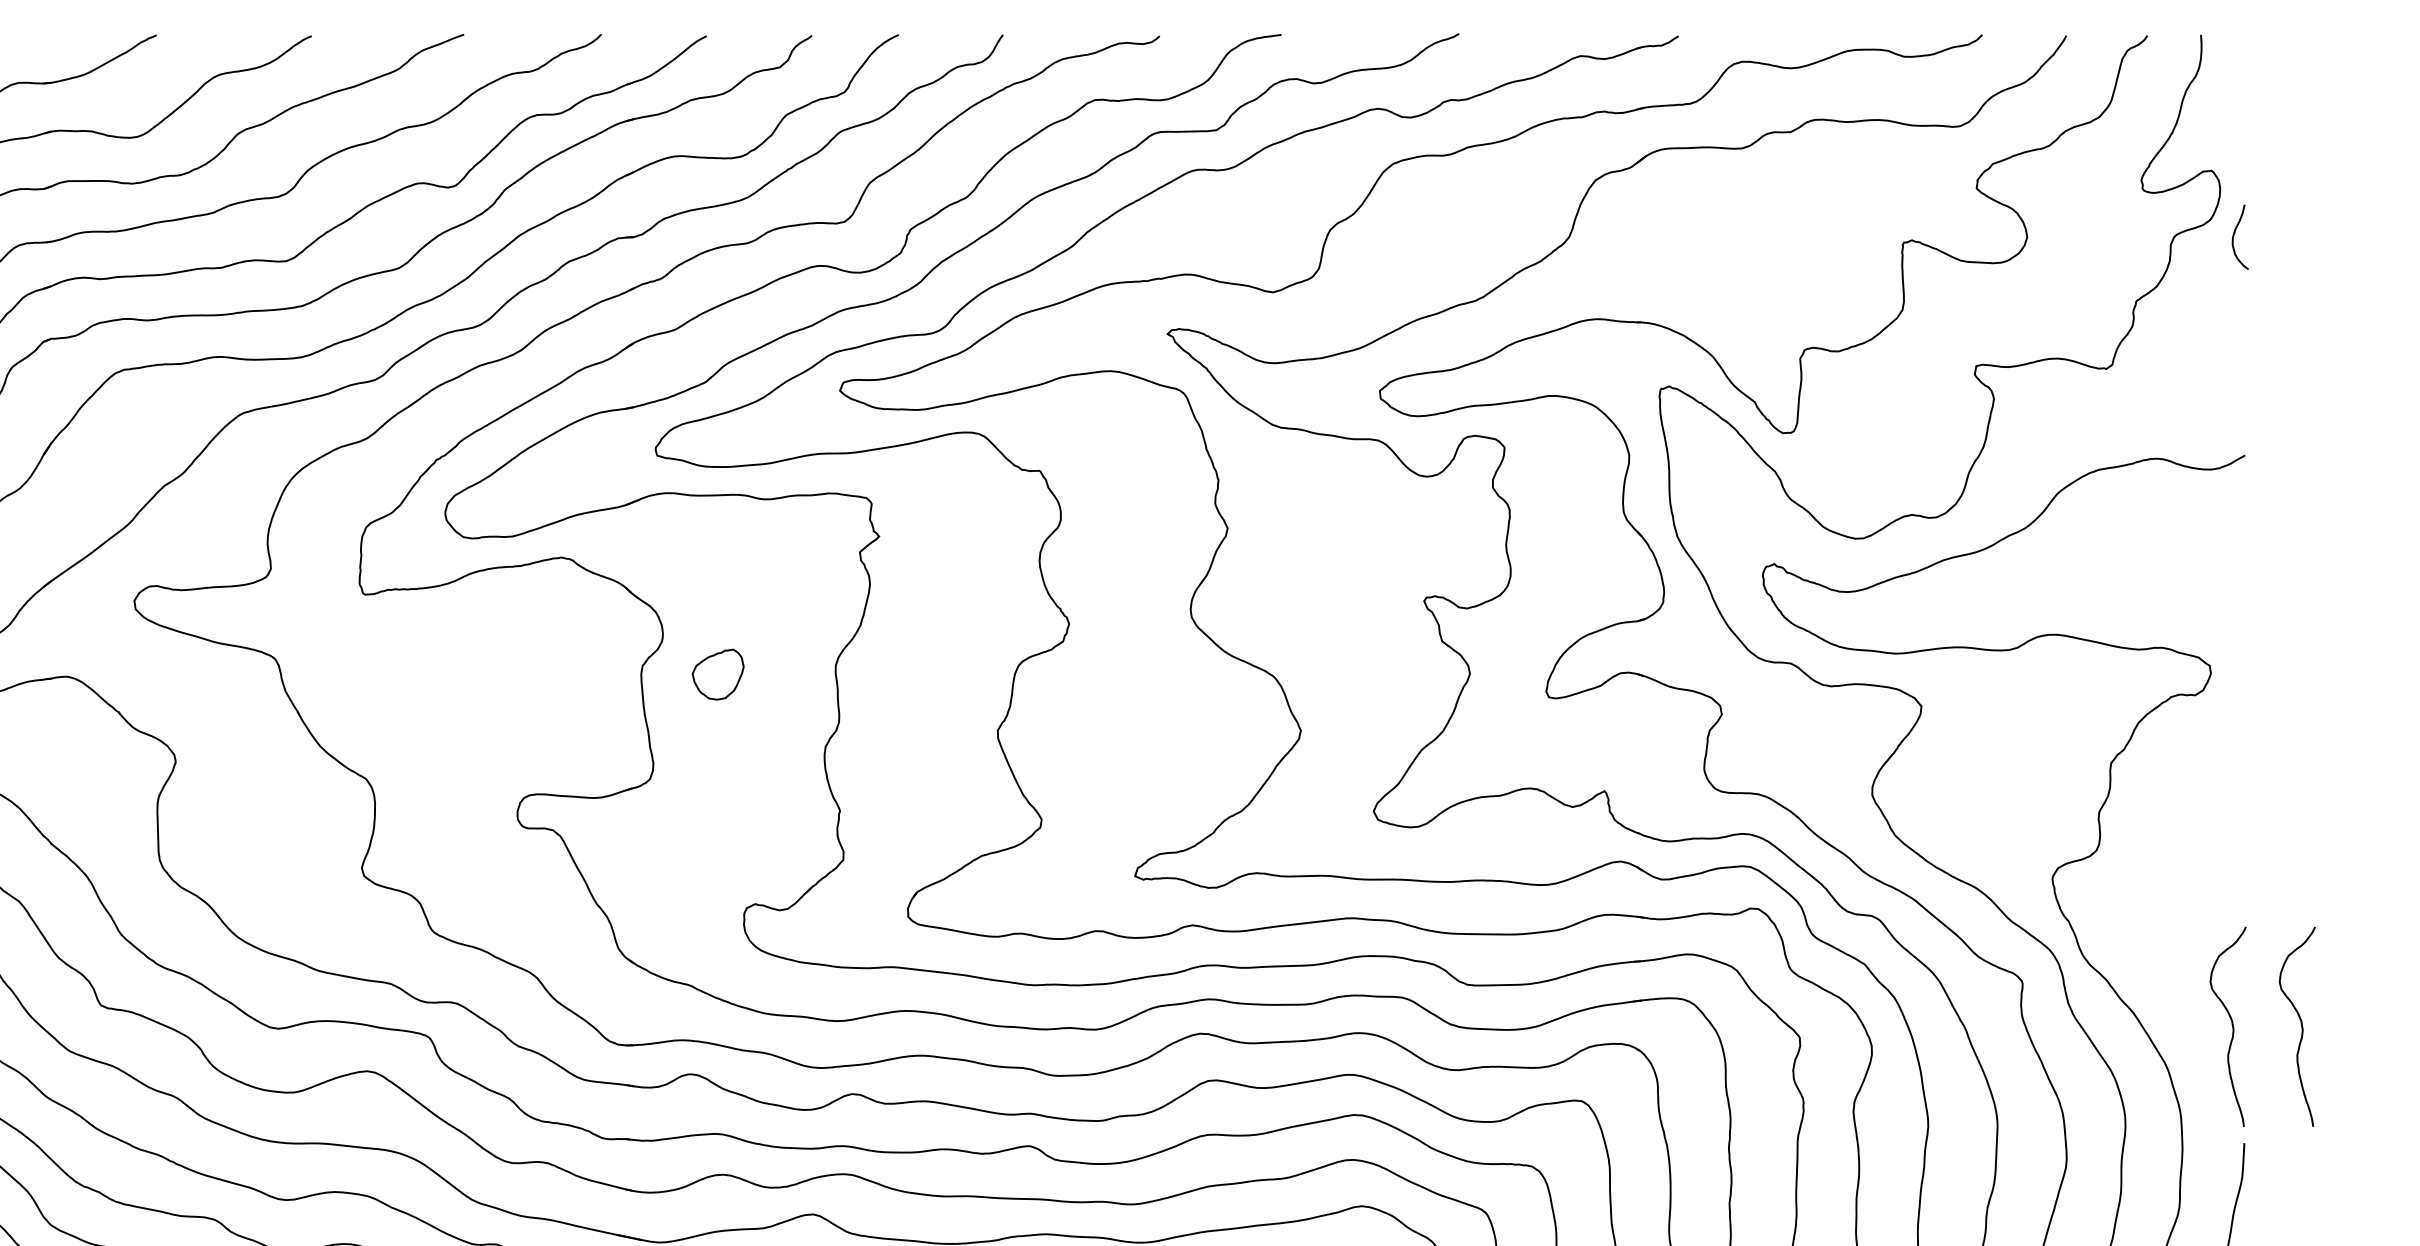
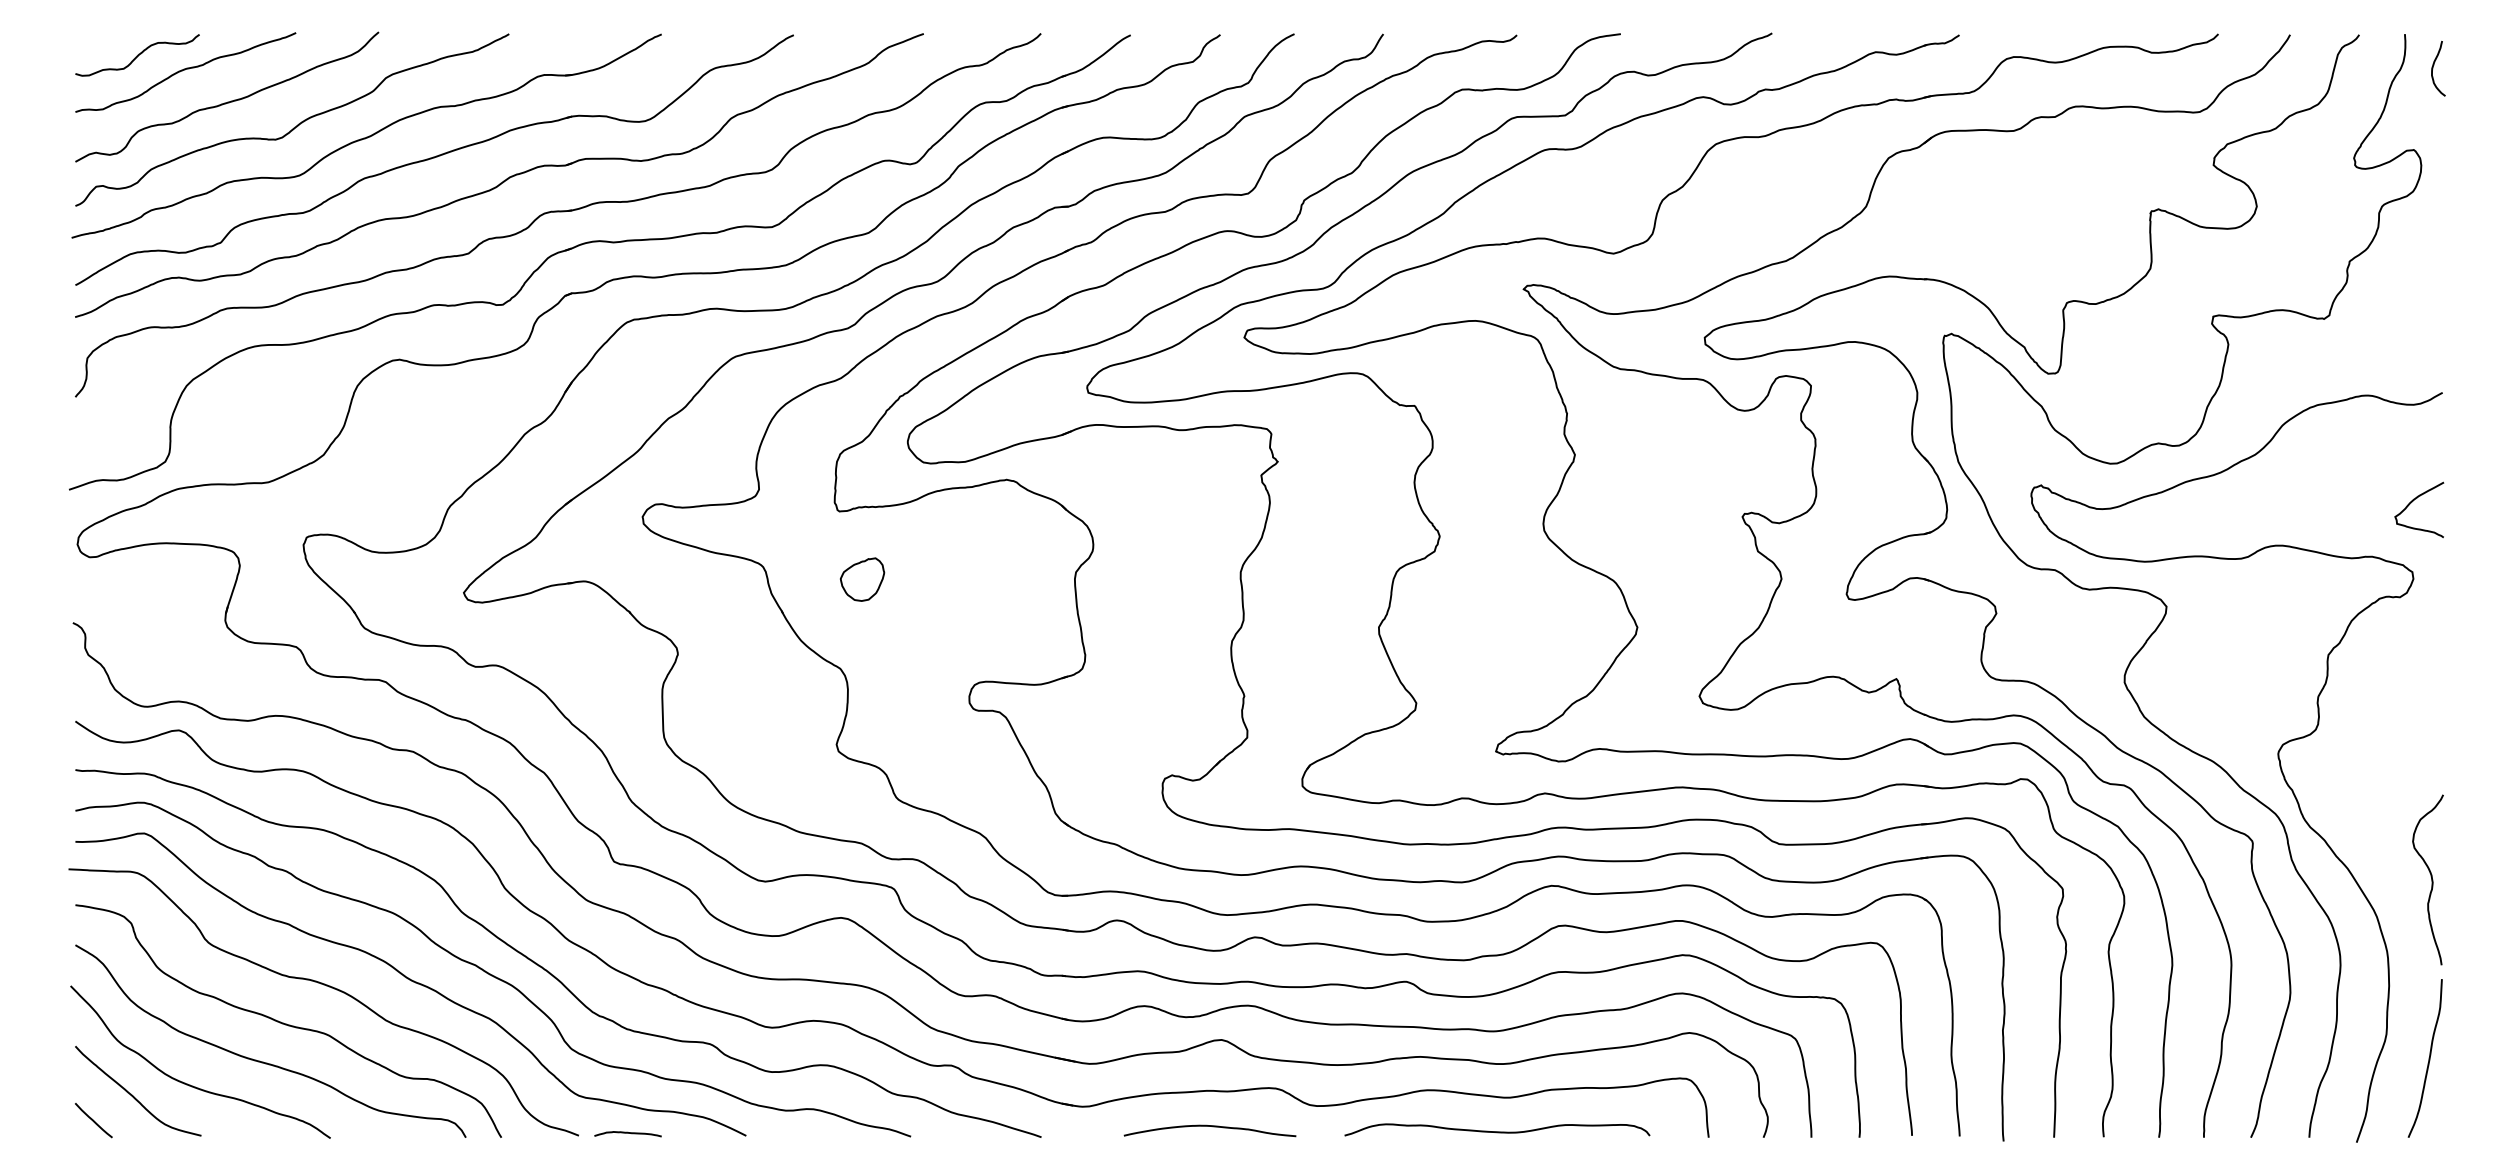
curve: (2235, 233) -> (2434, 65), moved
curve: (2209, 584) -> (2412, 502), added
part: (718, 674) -> (862, 579), moved
curve: (2301, 1026) -> (2490, 879), removed

